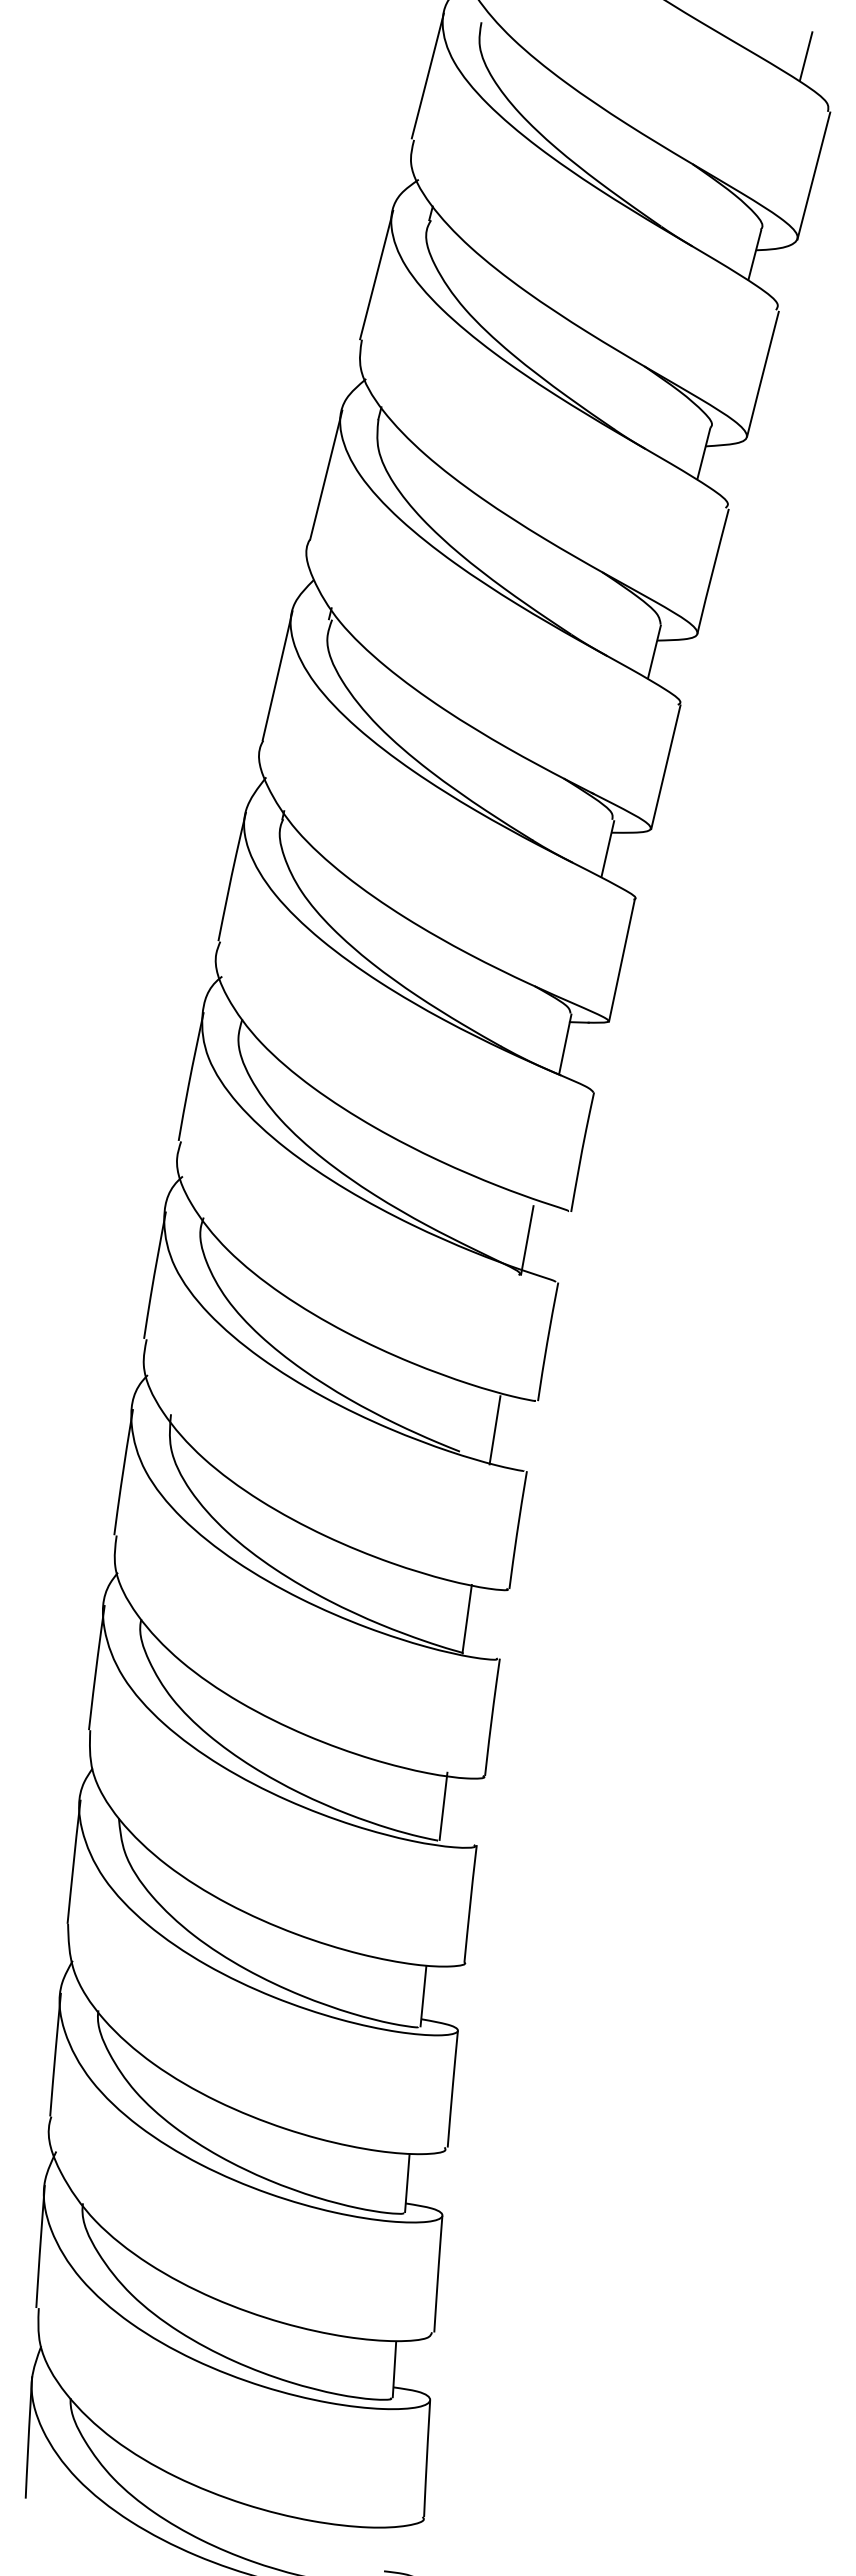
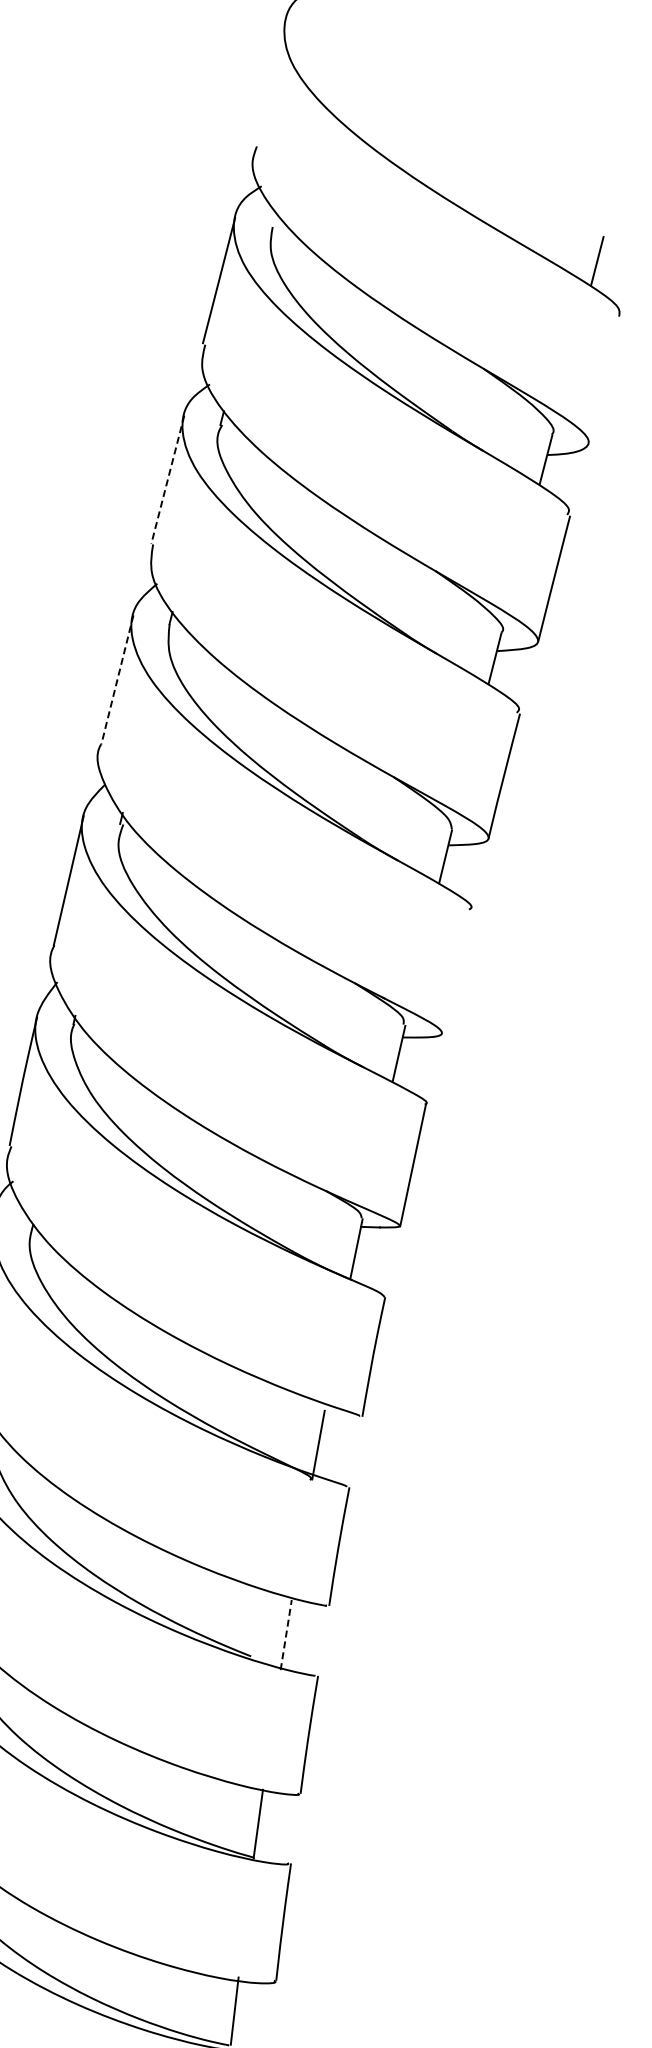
line: (813, 175) -> (604, 380), removed
line: (376, 275) -> (167, 480), solid -> dashed
line: (326, 475) -> (117, 680), solid -> dashed
line: (665, 767) -> (456, 972), removed
line: (495, 1430) -> (286, 1635), solid -> dashed

